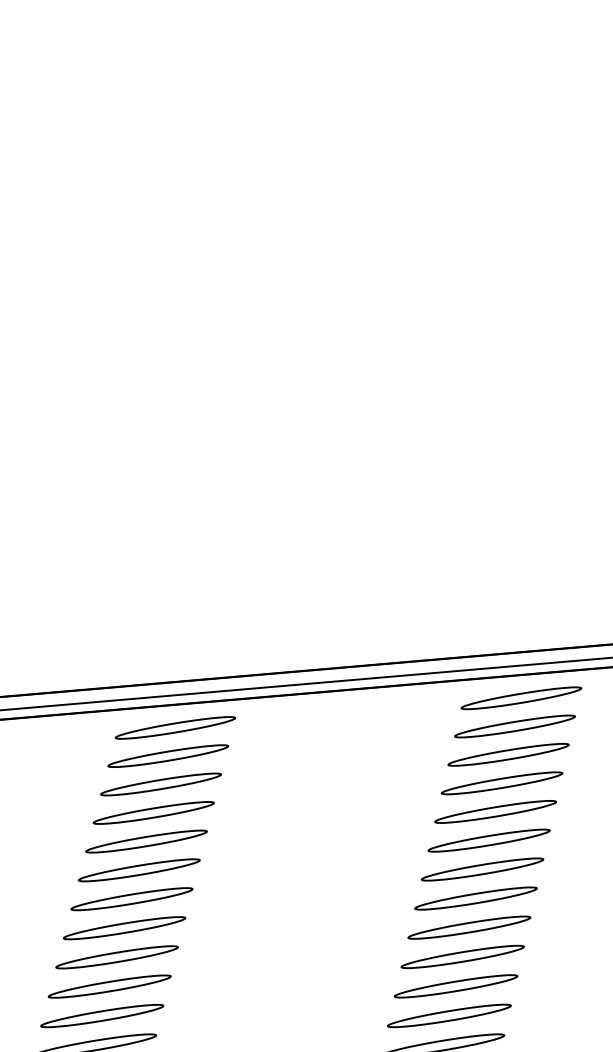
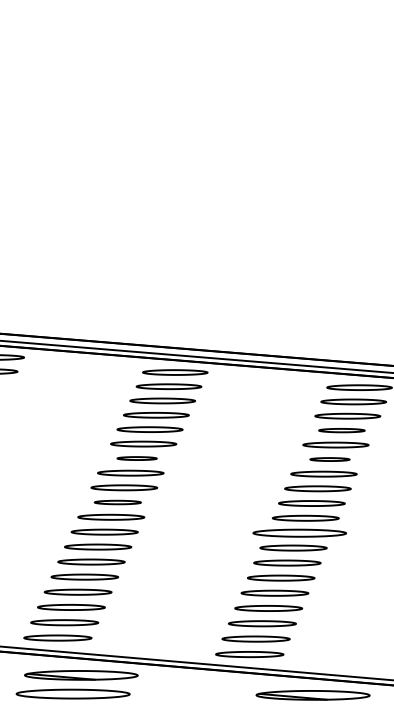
part: (501, 783) -> (341, 430), size x0.7
part: (488, 840) -> (329, 459), size x0.6
part: (130, 899) -> (136, 458), size x0.6
part: (455, 985) -> (299, 532), size x1.4
part: (109, 986) -> (117, 502), size x0.7

